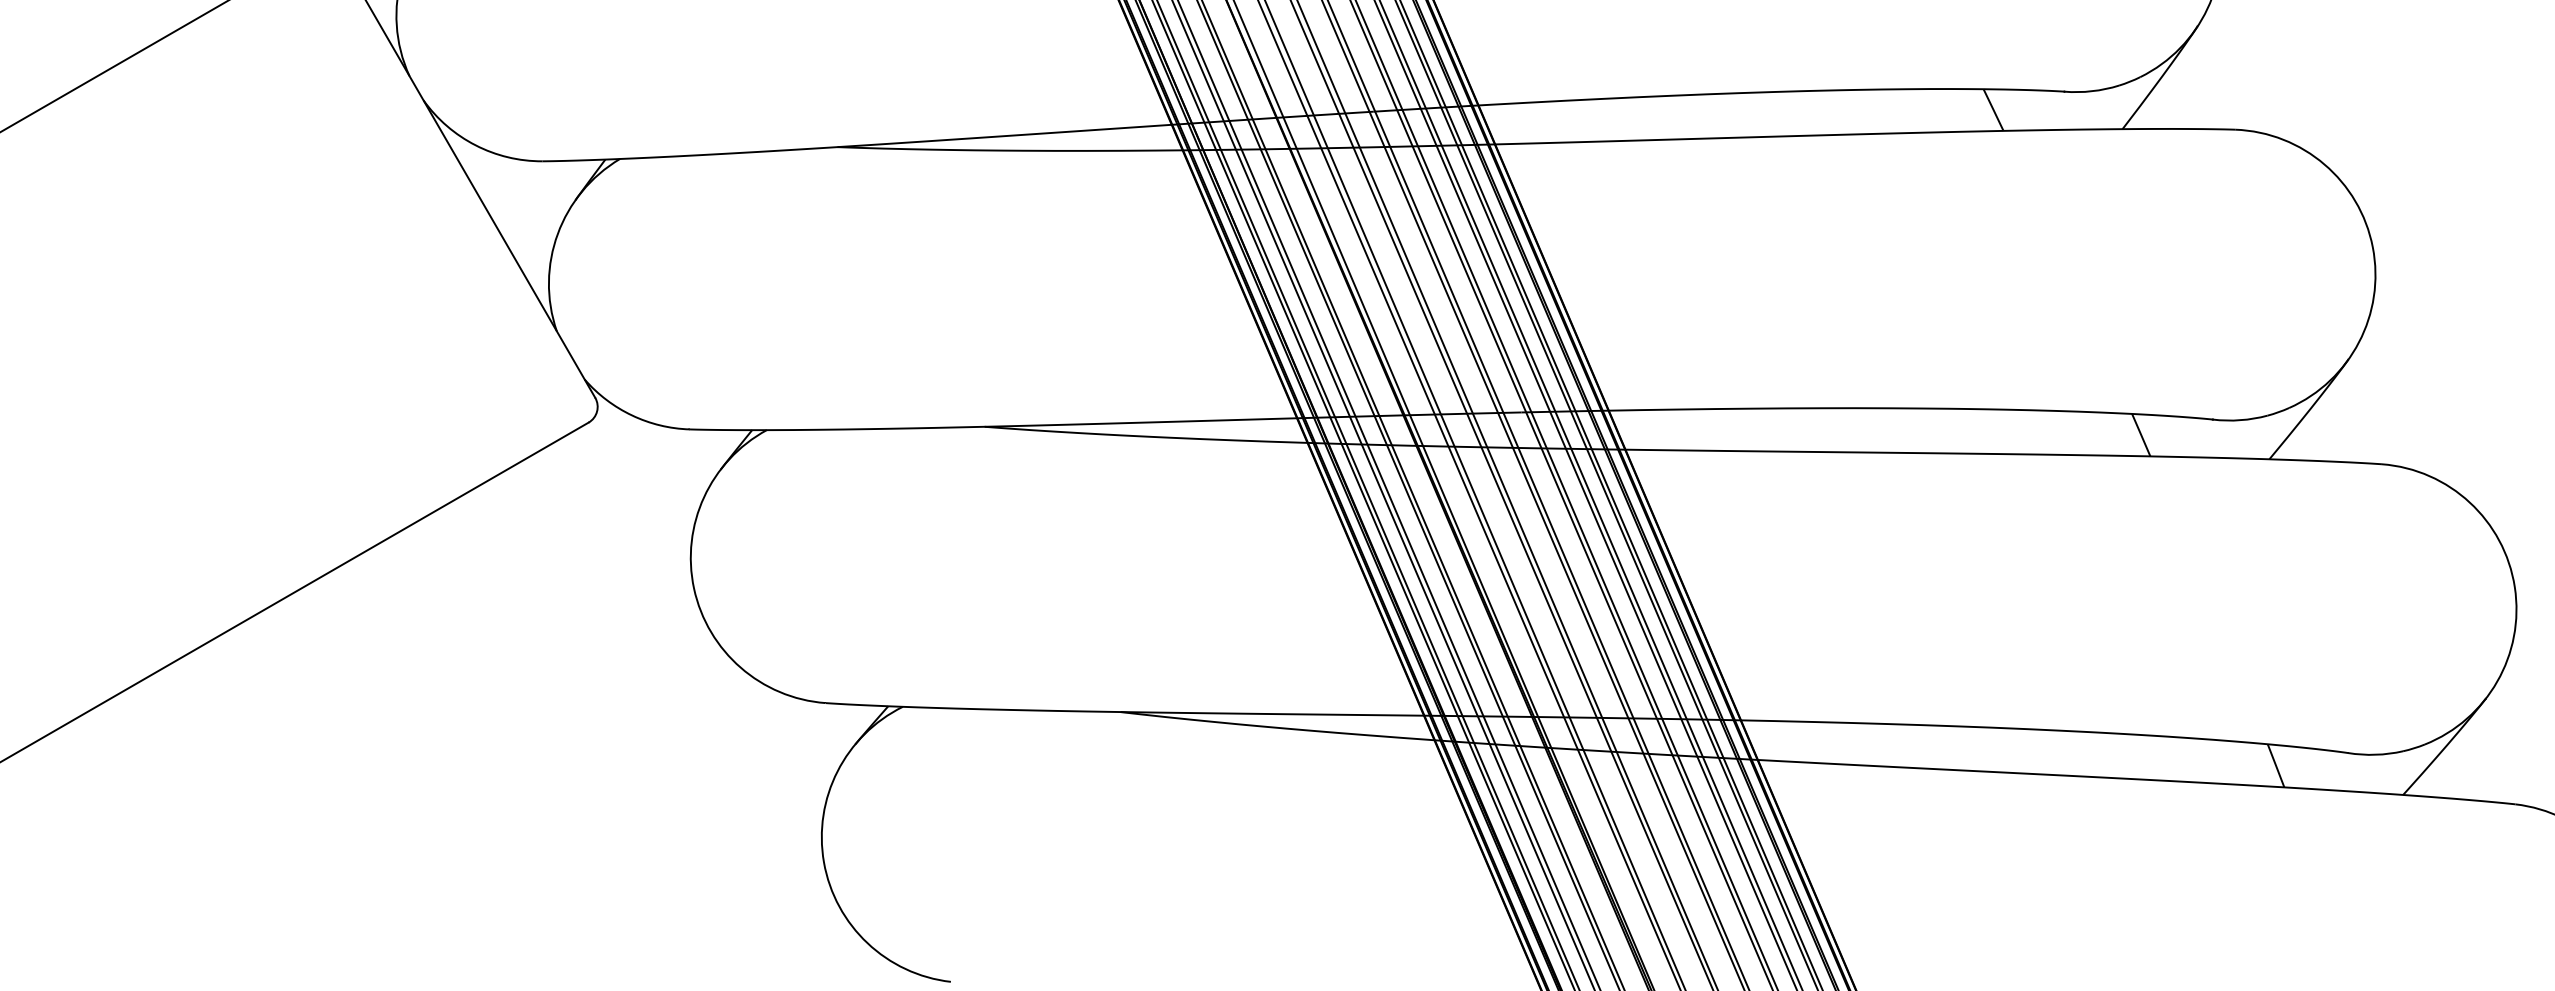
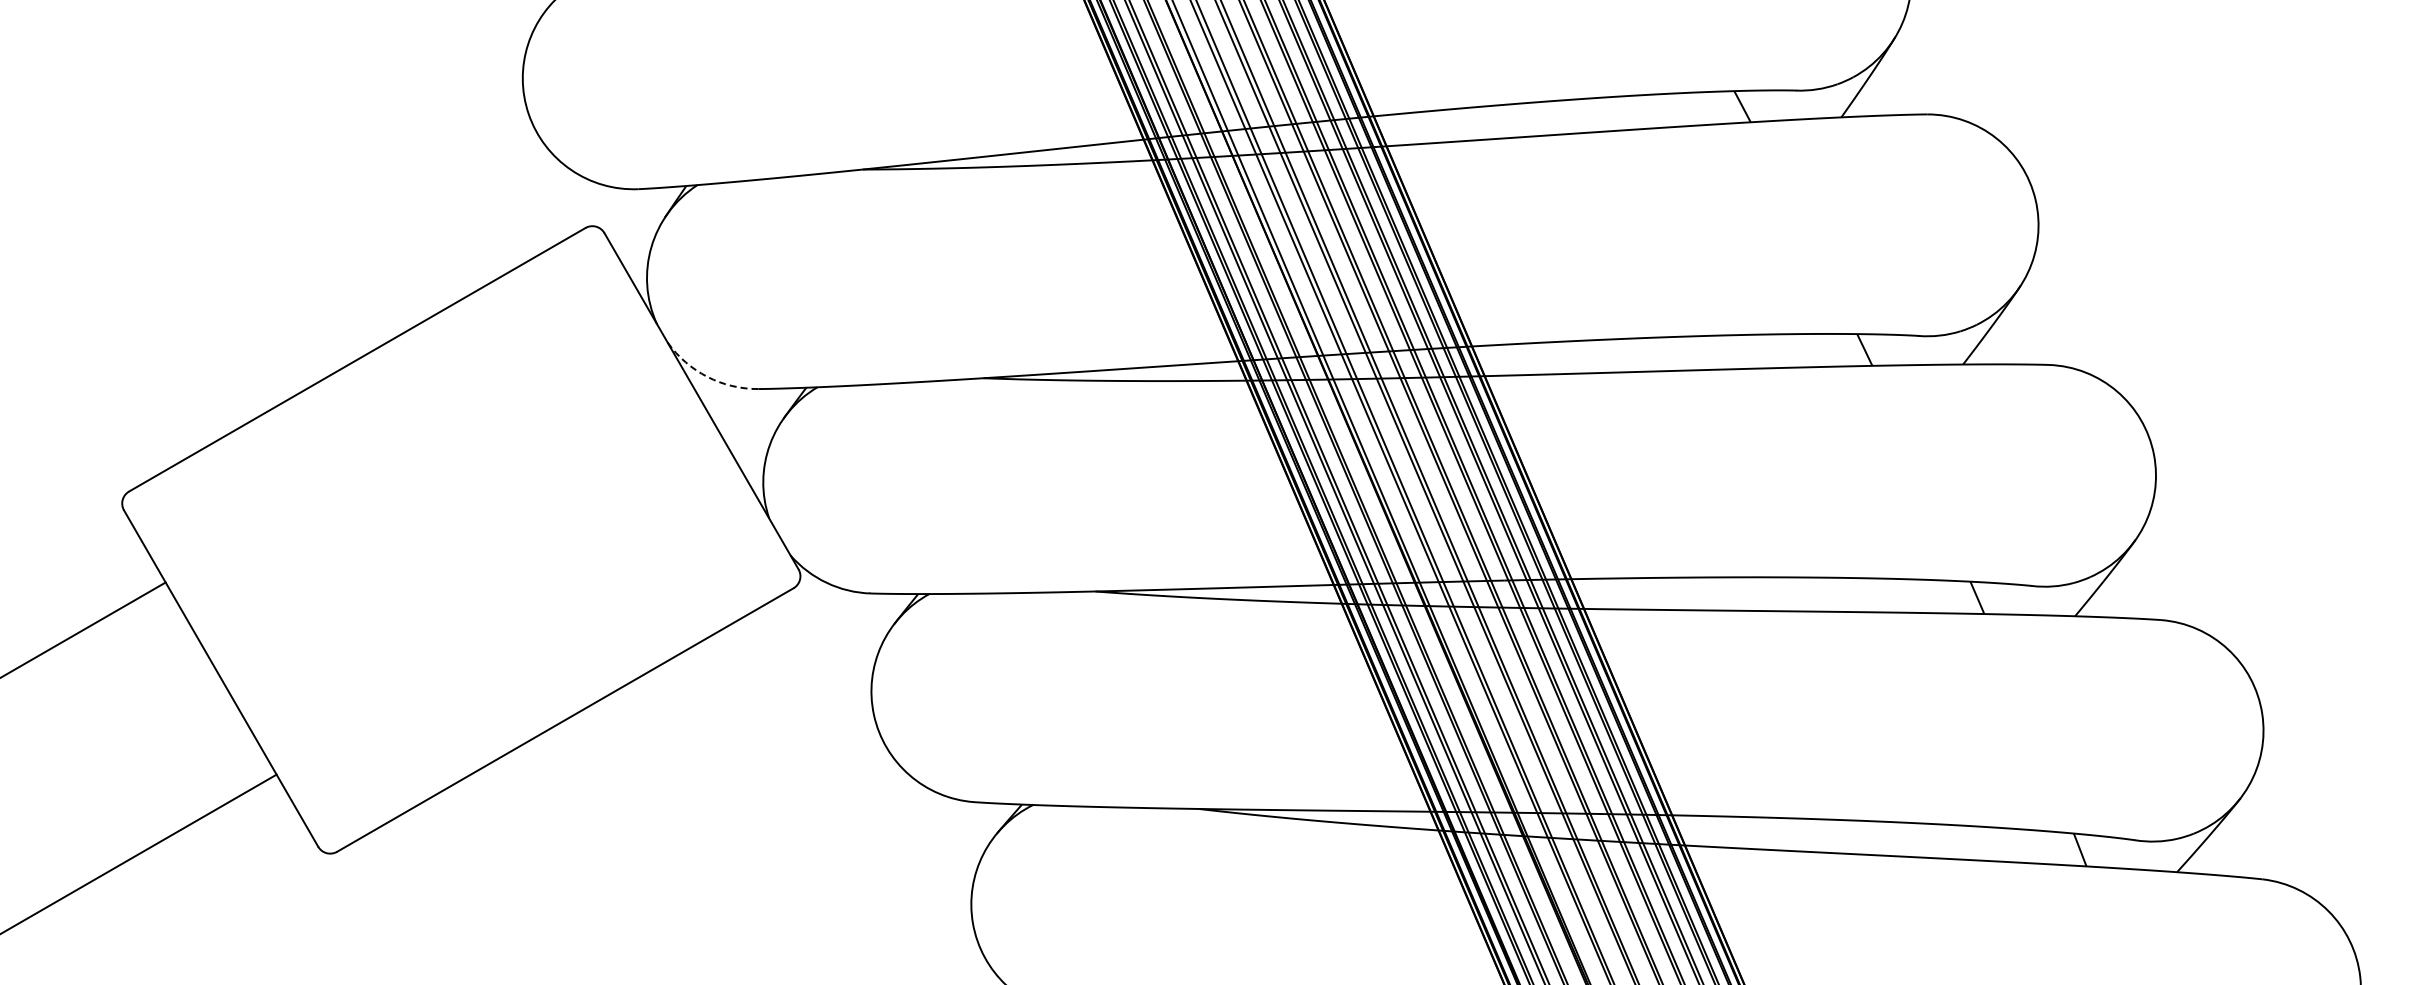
arc: (475, 144) -> (707, 376), solid -> dashed

